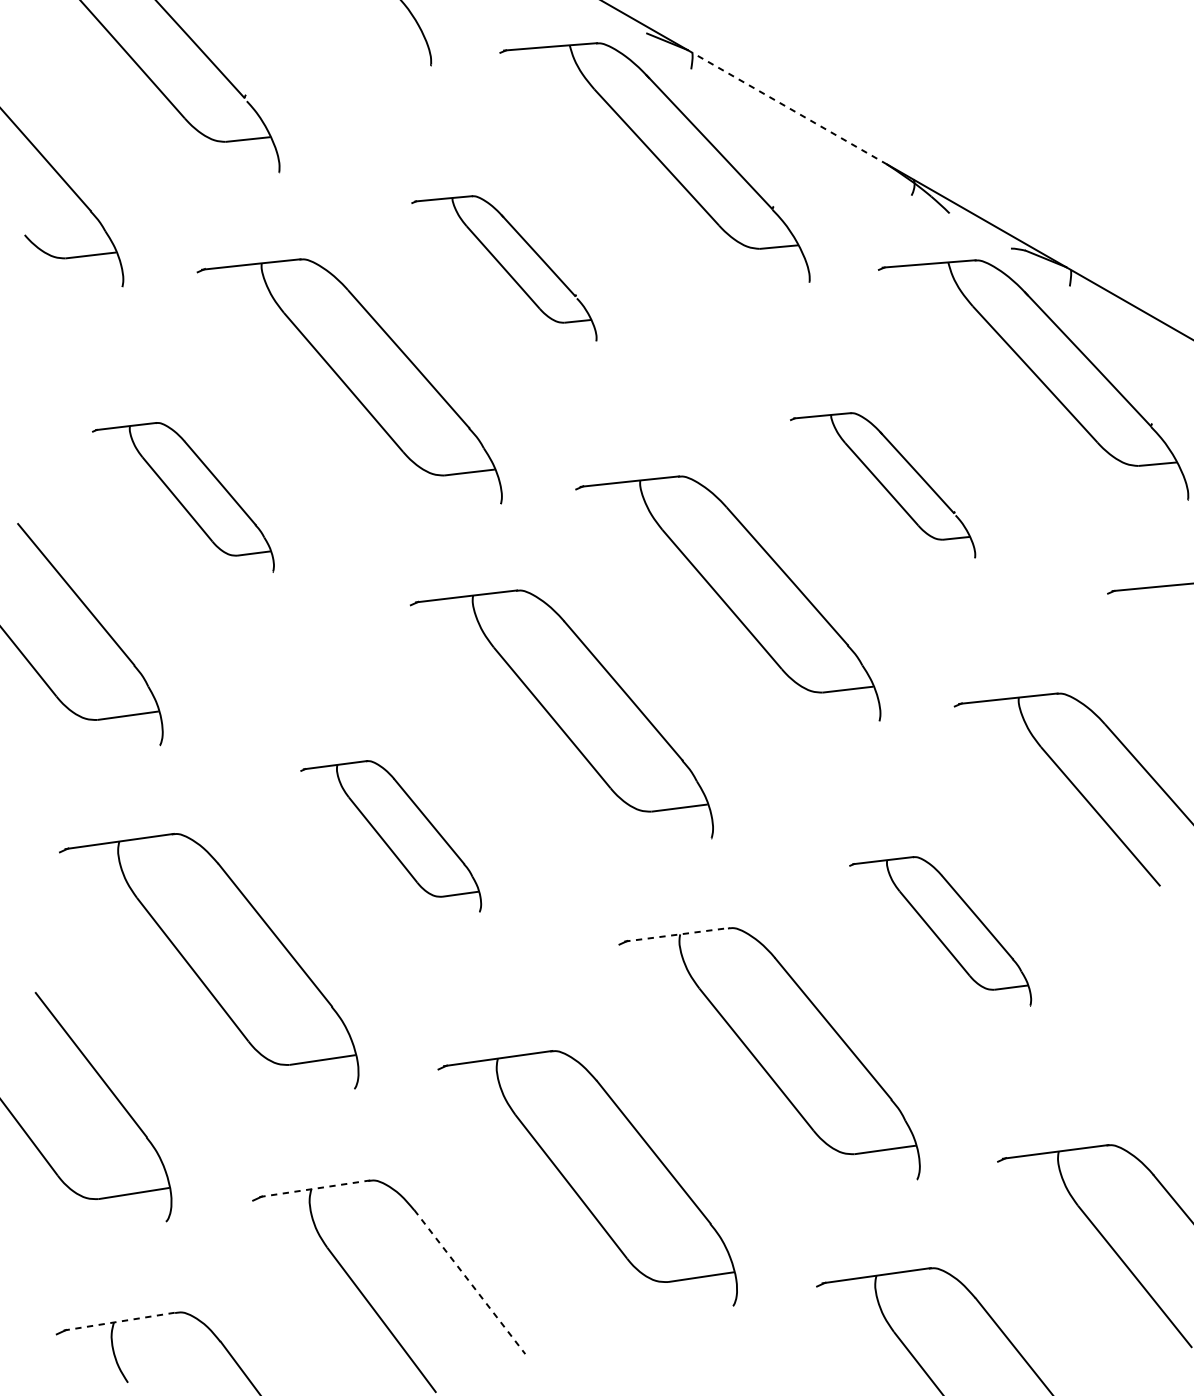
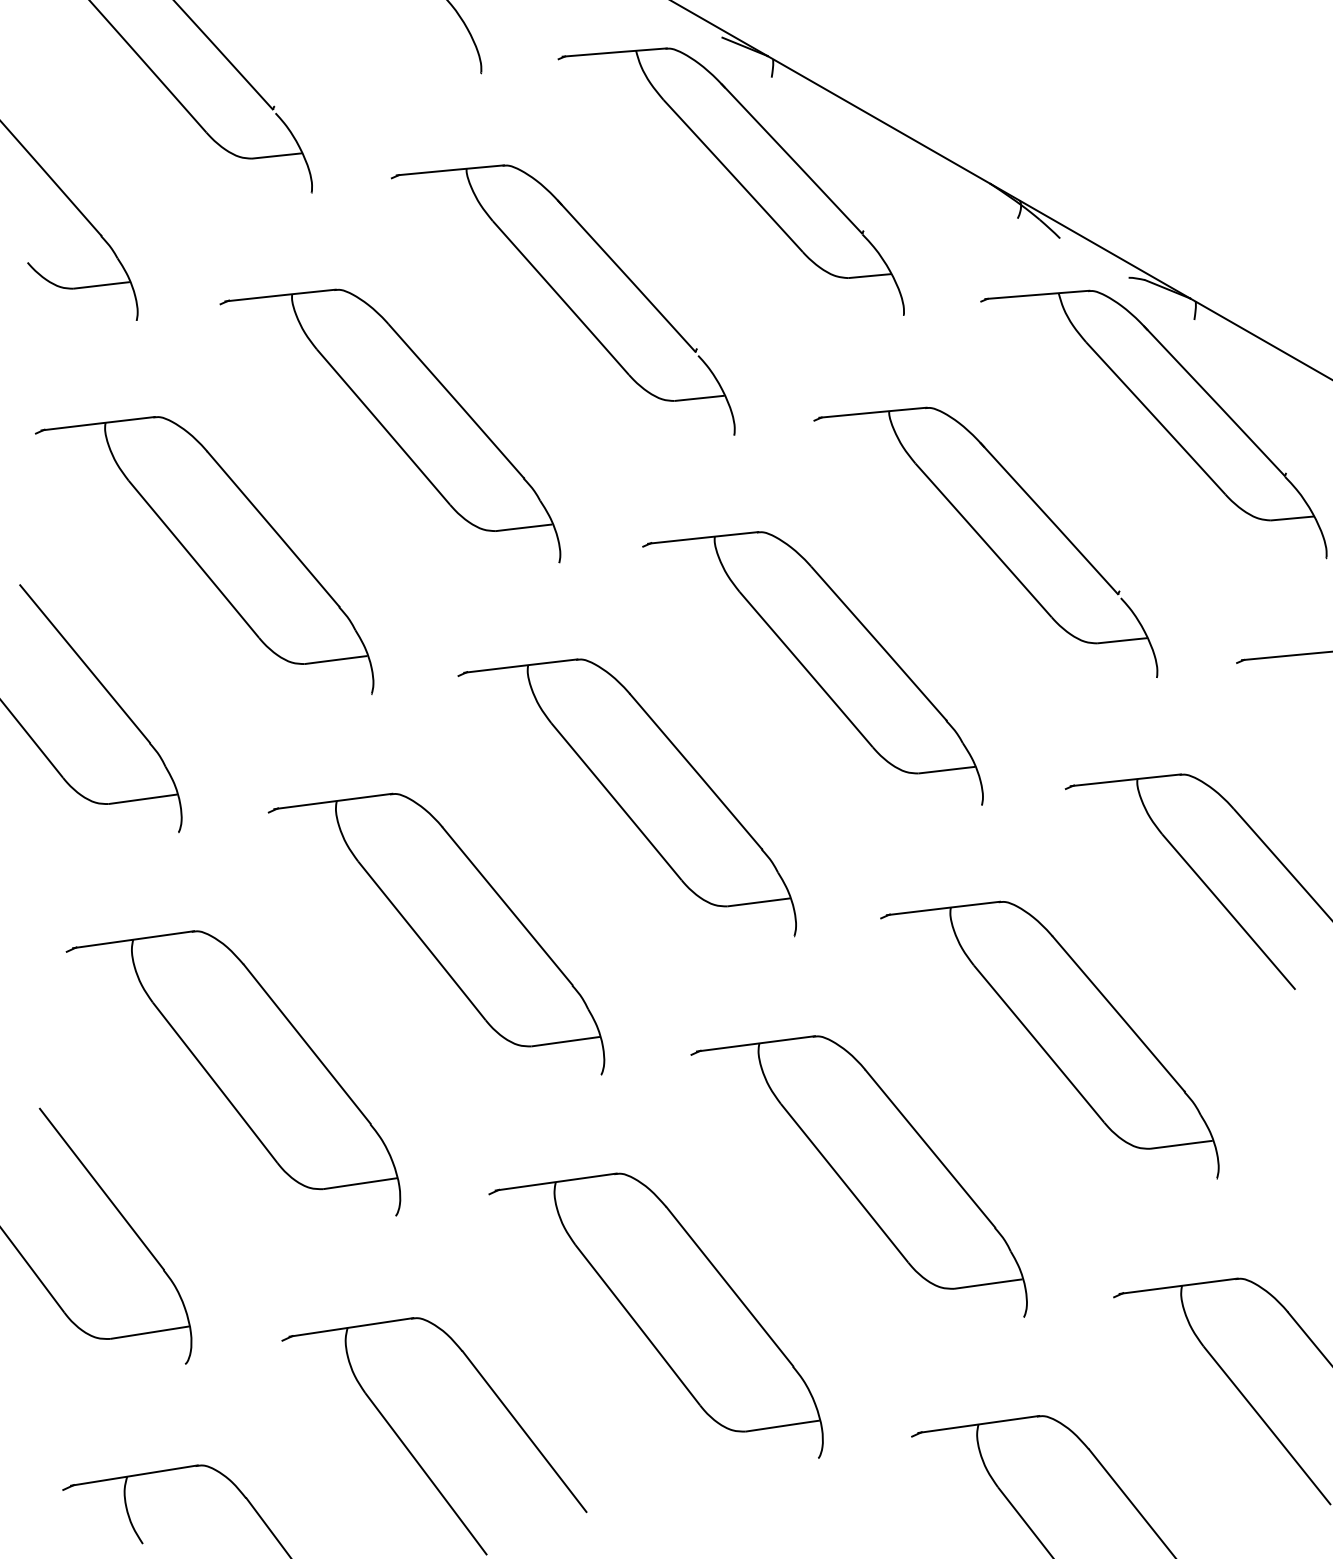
line: (787, 107) -> (879, 120), dashed -> solid
part: (503, 268) -> (562, 299), size x1.67
part: (882, 484) -> (985, 541), size x1.67
part: (183, 497) -> (204, 555), size x1.67
part: (390, 835) -> (436, 933), size x1.67
part: (940, 930) -> (1049, 1039), size x1.67
line: (676, 934) -> (755, 1043), dashed -> solid
line: (314, 1188) -> (351, 1327), dashed -> solid
line: (469, 1282) -> (524, 1432), dashed -> solid
line: (120, 1321) -> (134, 1475), dashed -> solid

